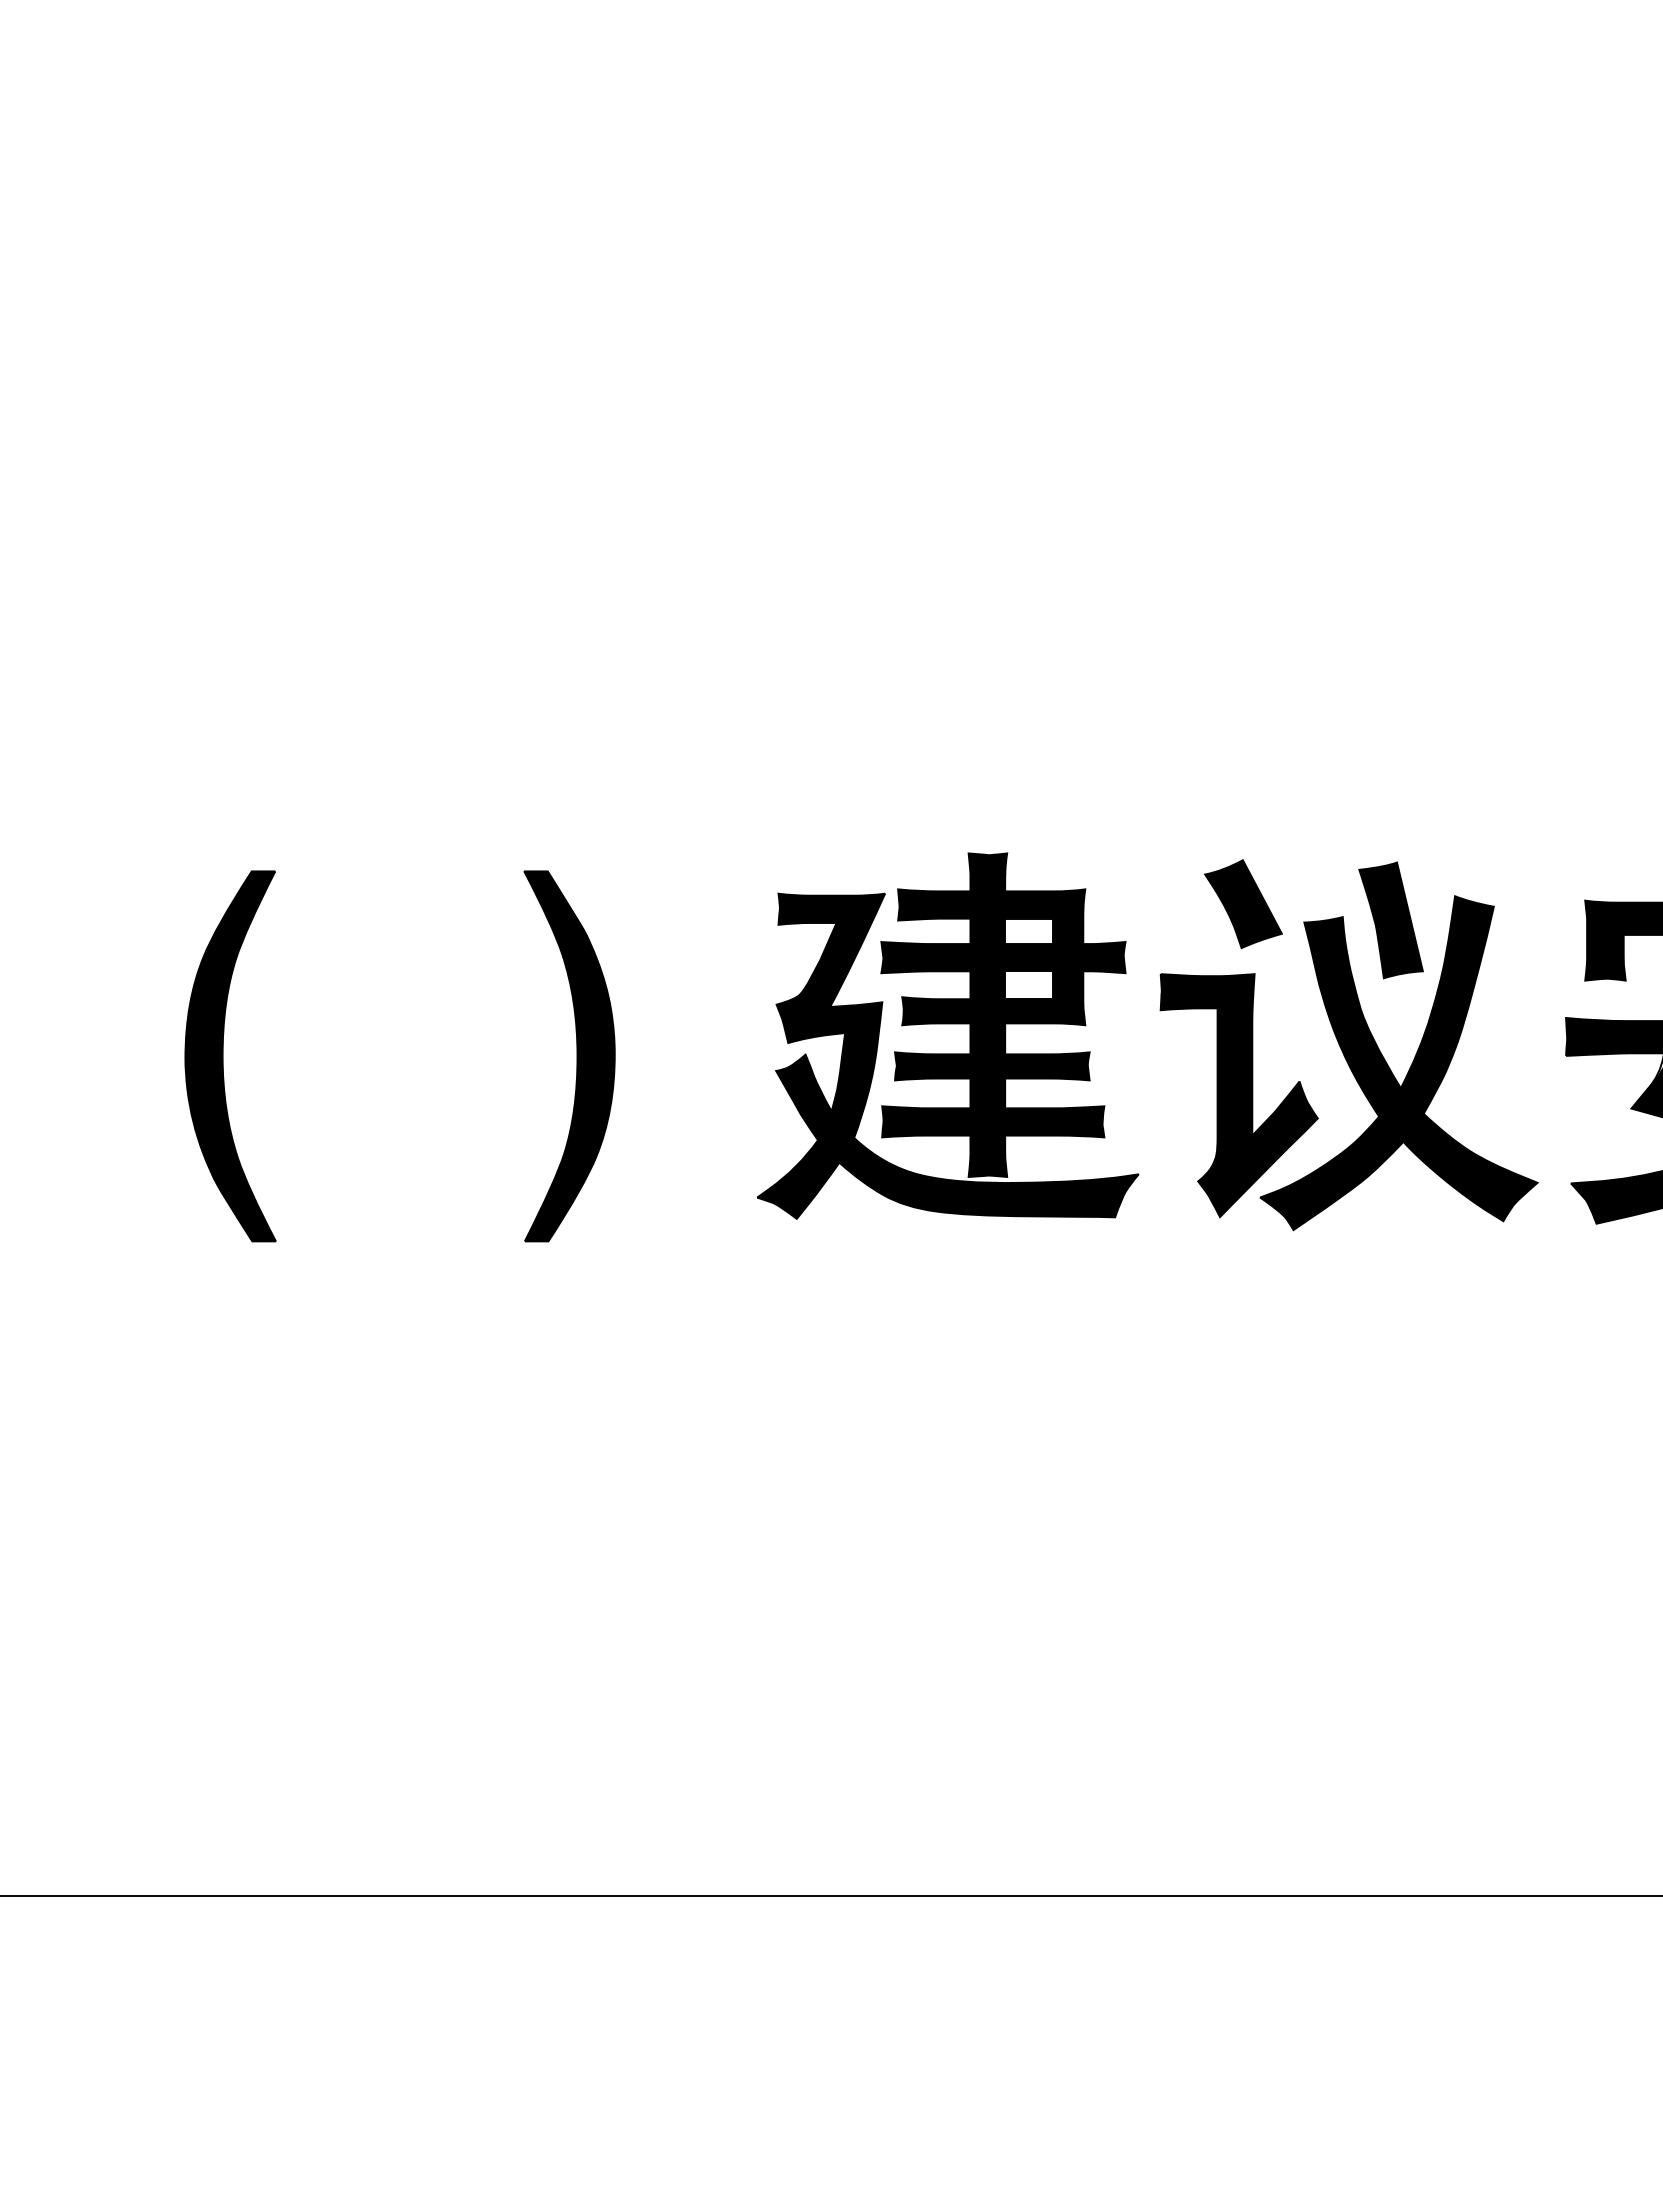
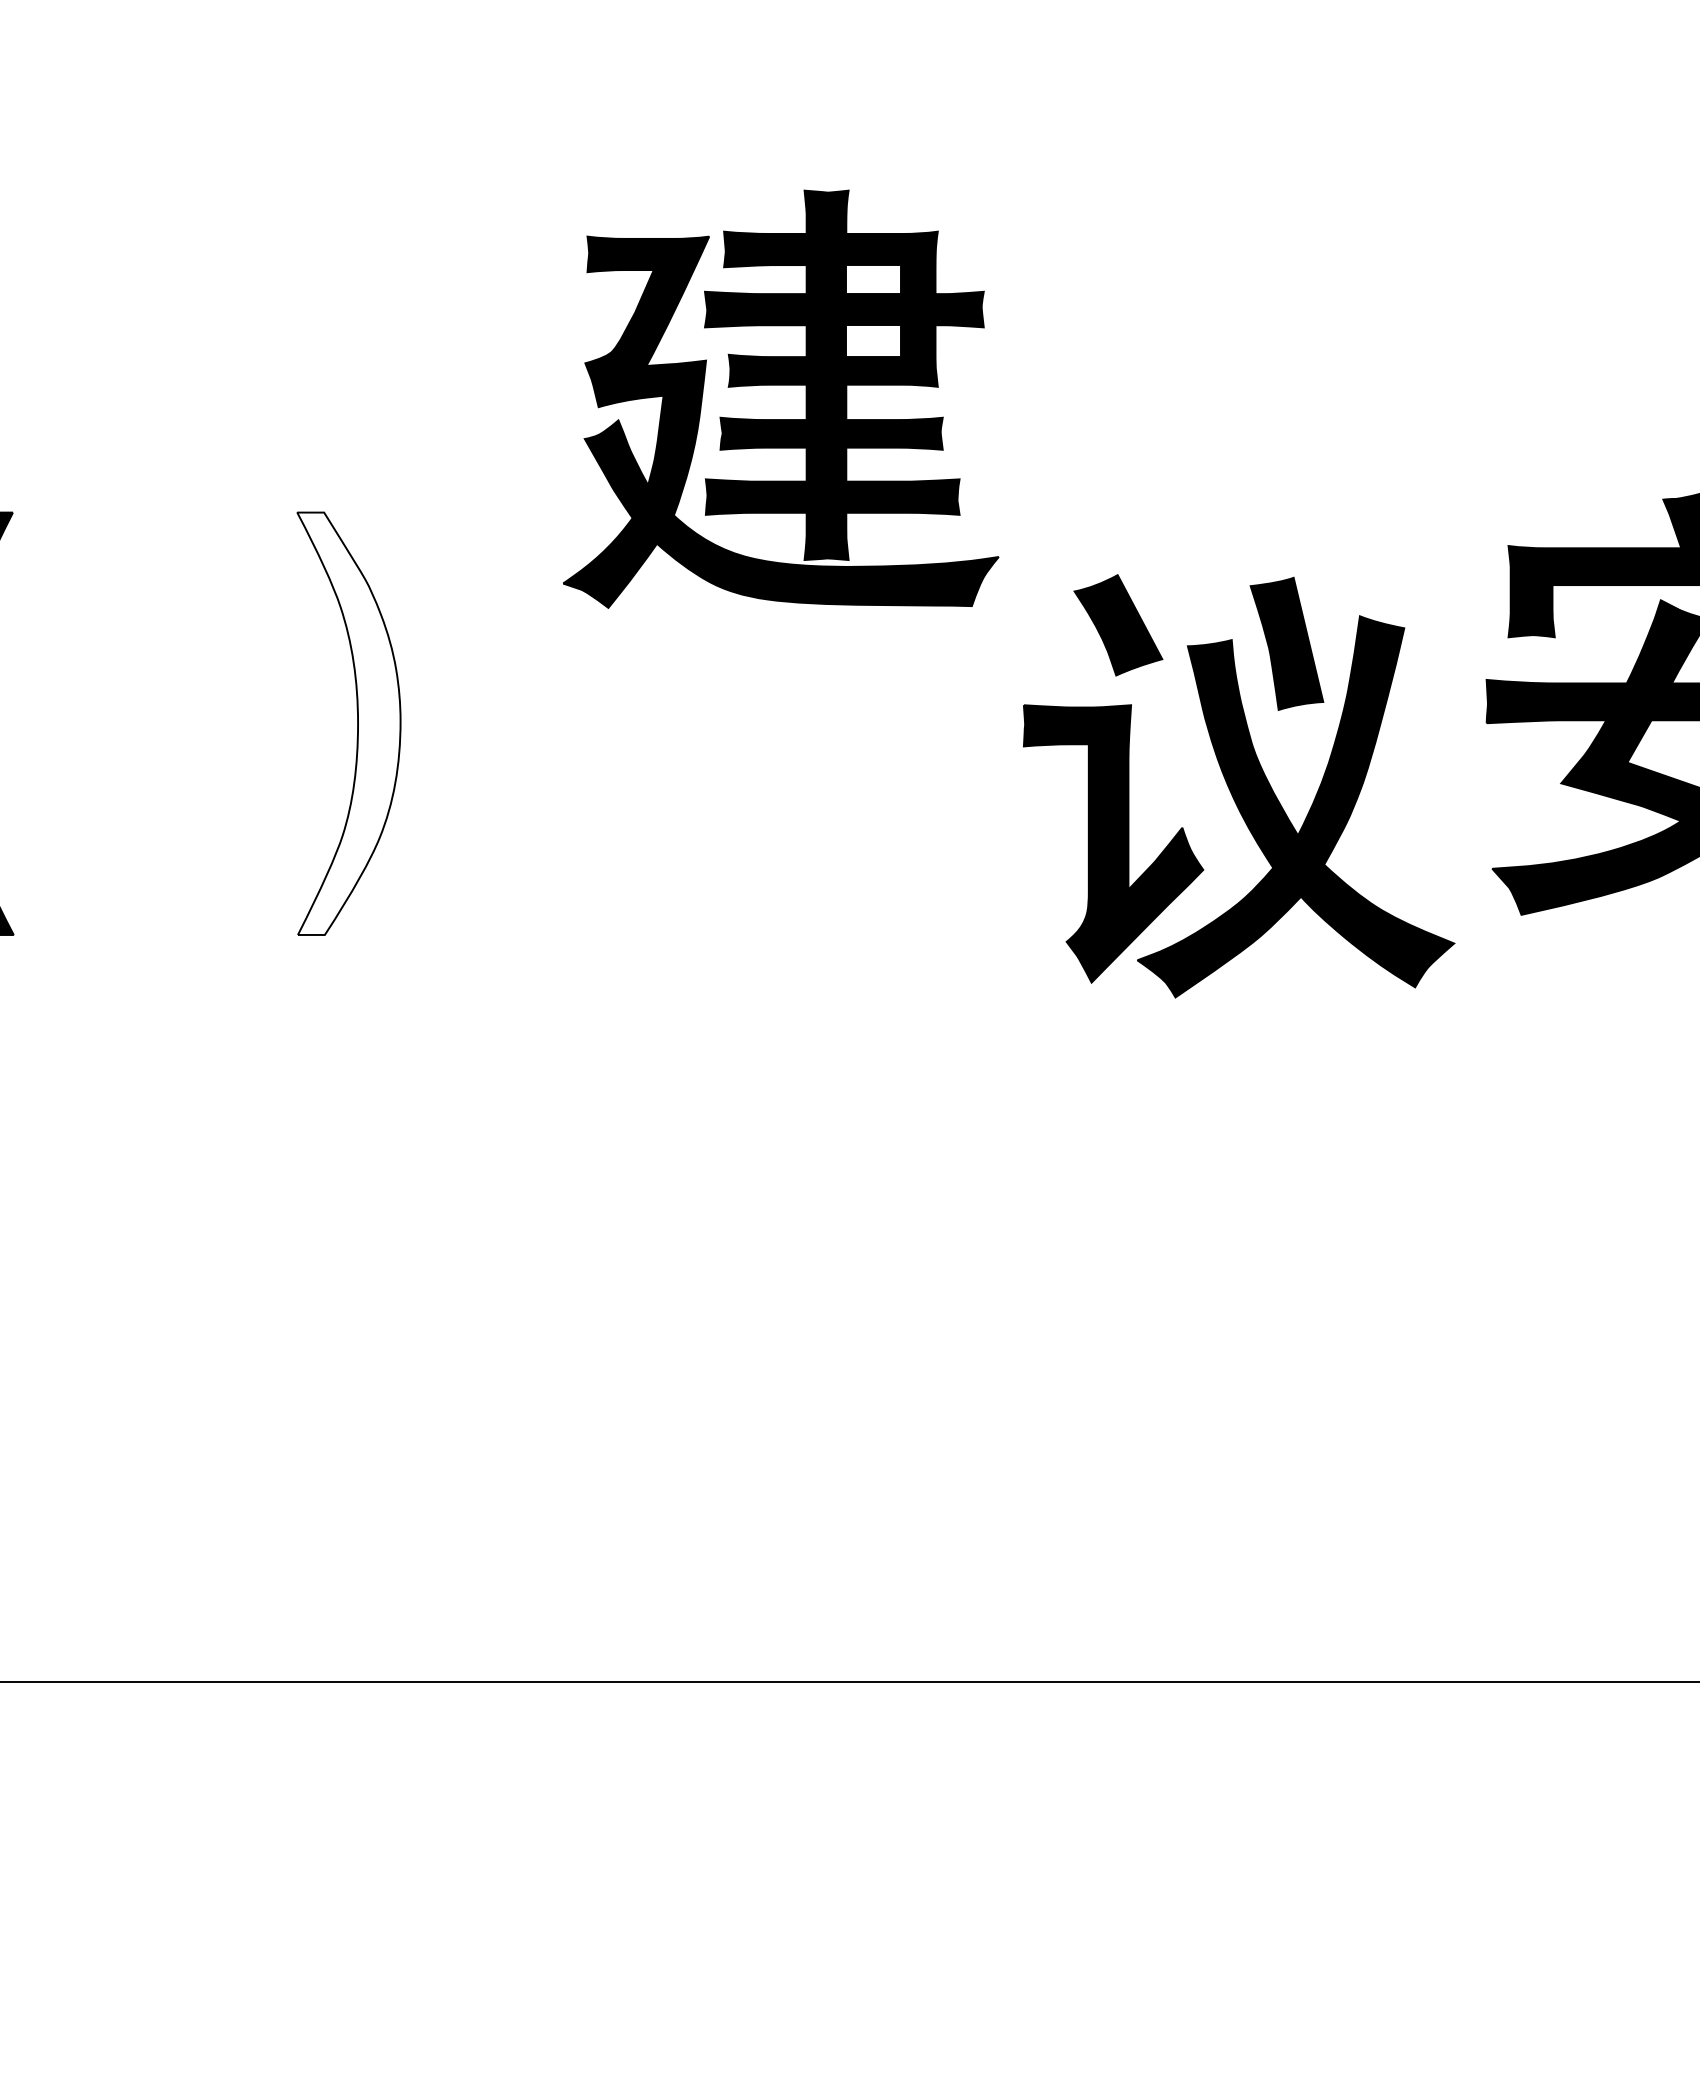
part: (948, 1024) -> (781, 385), moved
part: (1348, 1045) -> (1238, 786), moved
fill: (569, 1056) -> (348, 723), removed

